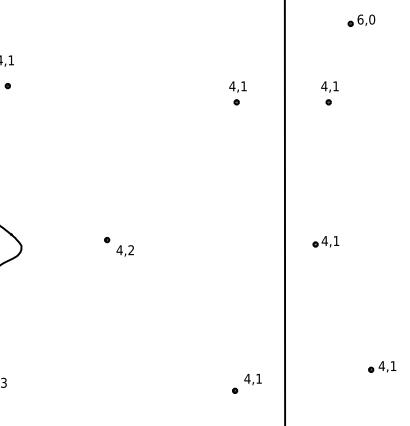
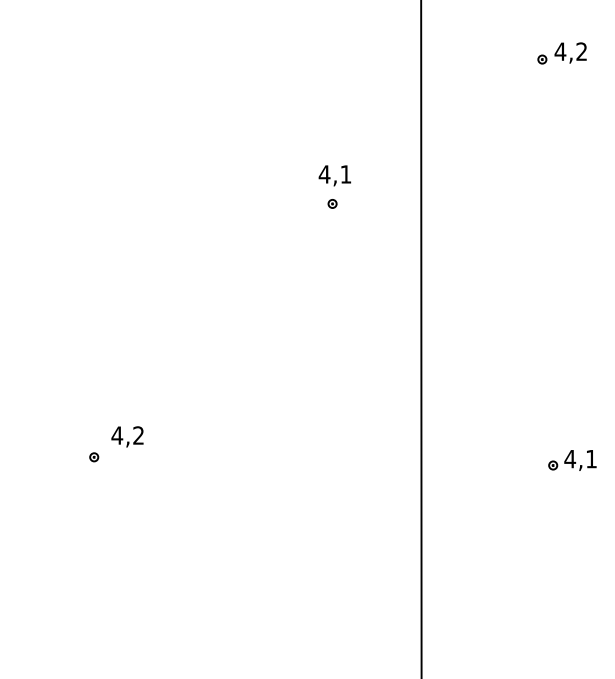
text: (366, 19) -> (571, 51), 6,0 -> 4,2
part: (329, 93) -> (503, 187), removed
part: (325, 241) -> (571, 459), moved
text: (124, 250) -> (126, 436), moved

